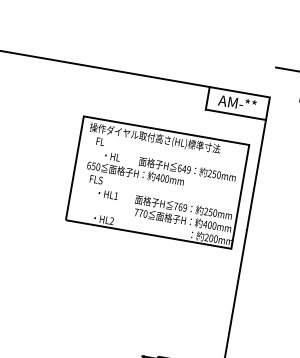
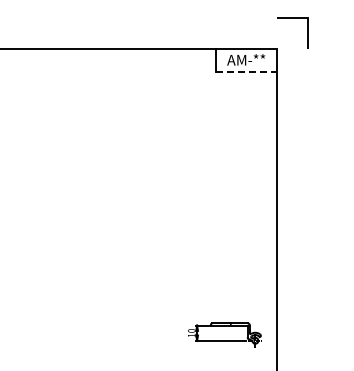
line: (235, 114) -> (246, 71), solid -> dashed
part: (157, 182) -> (180, 151), removed

